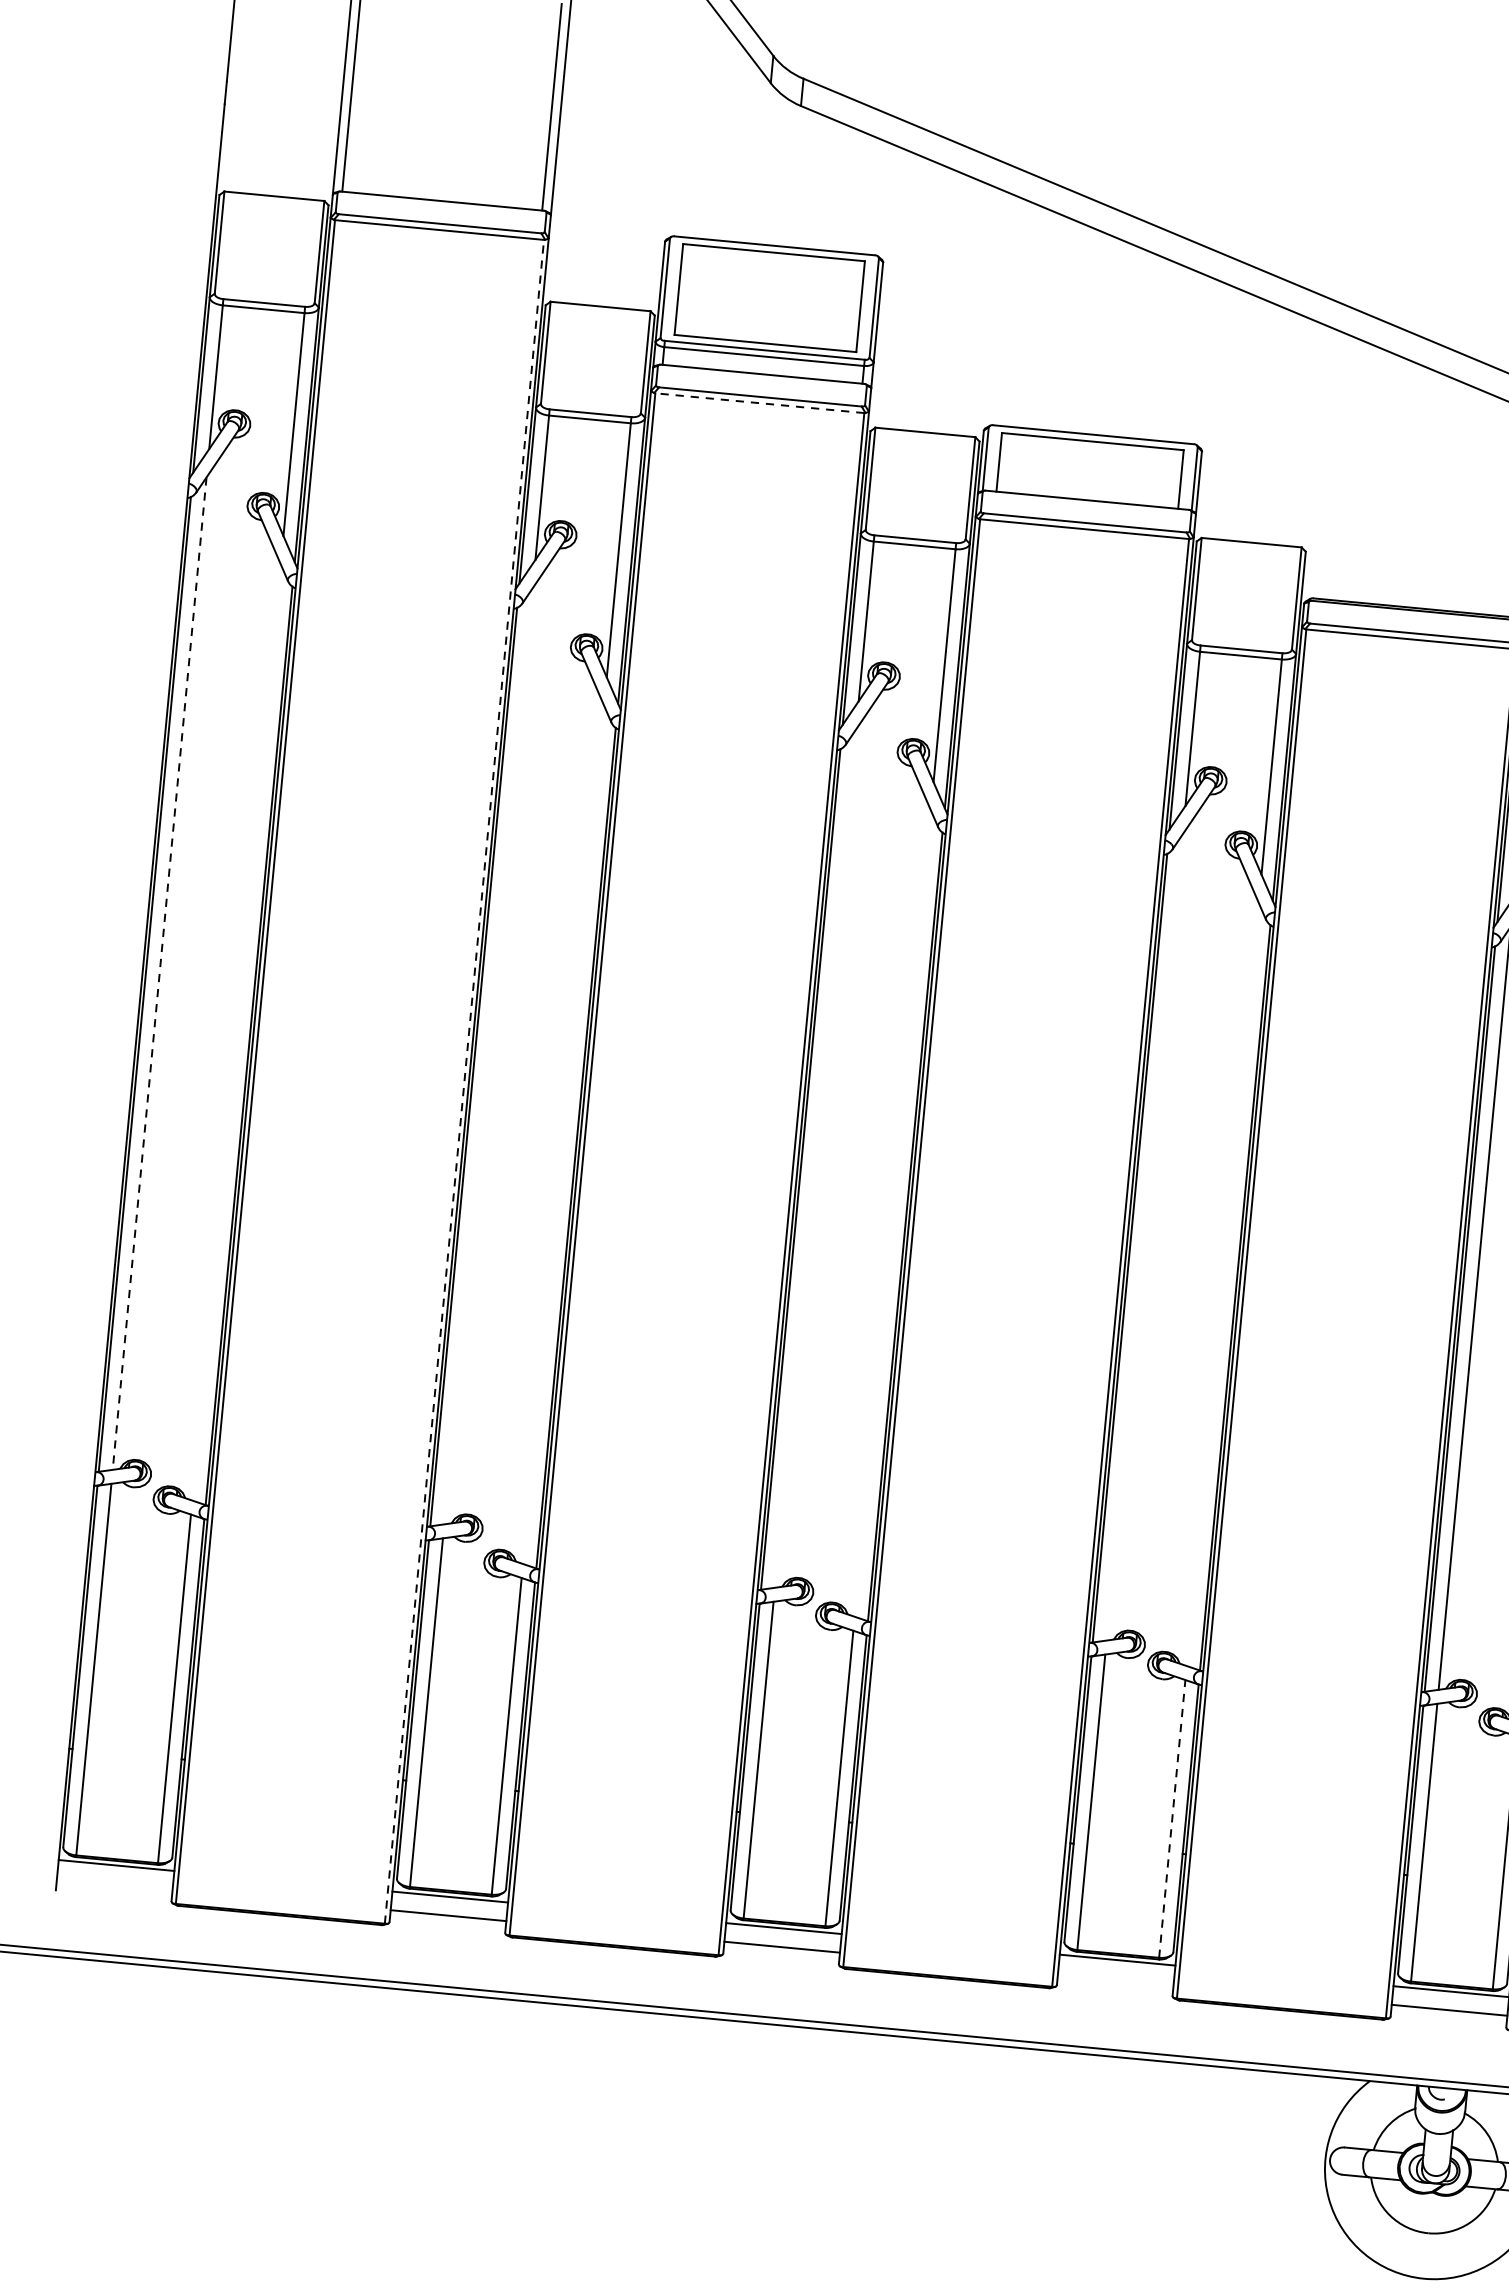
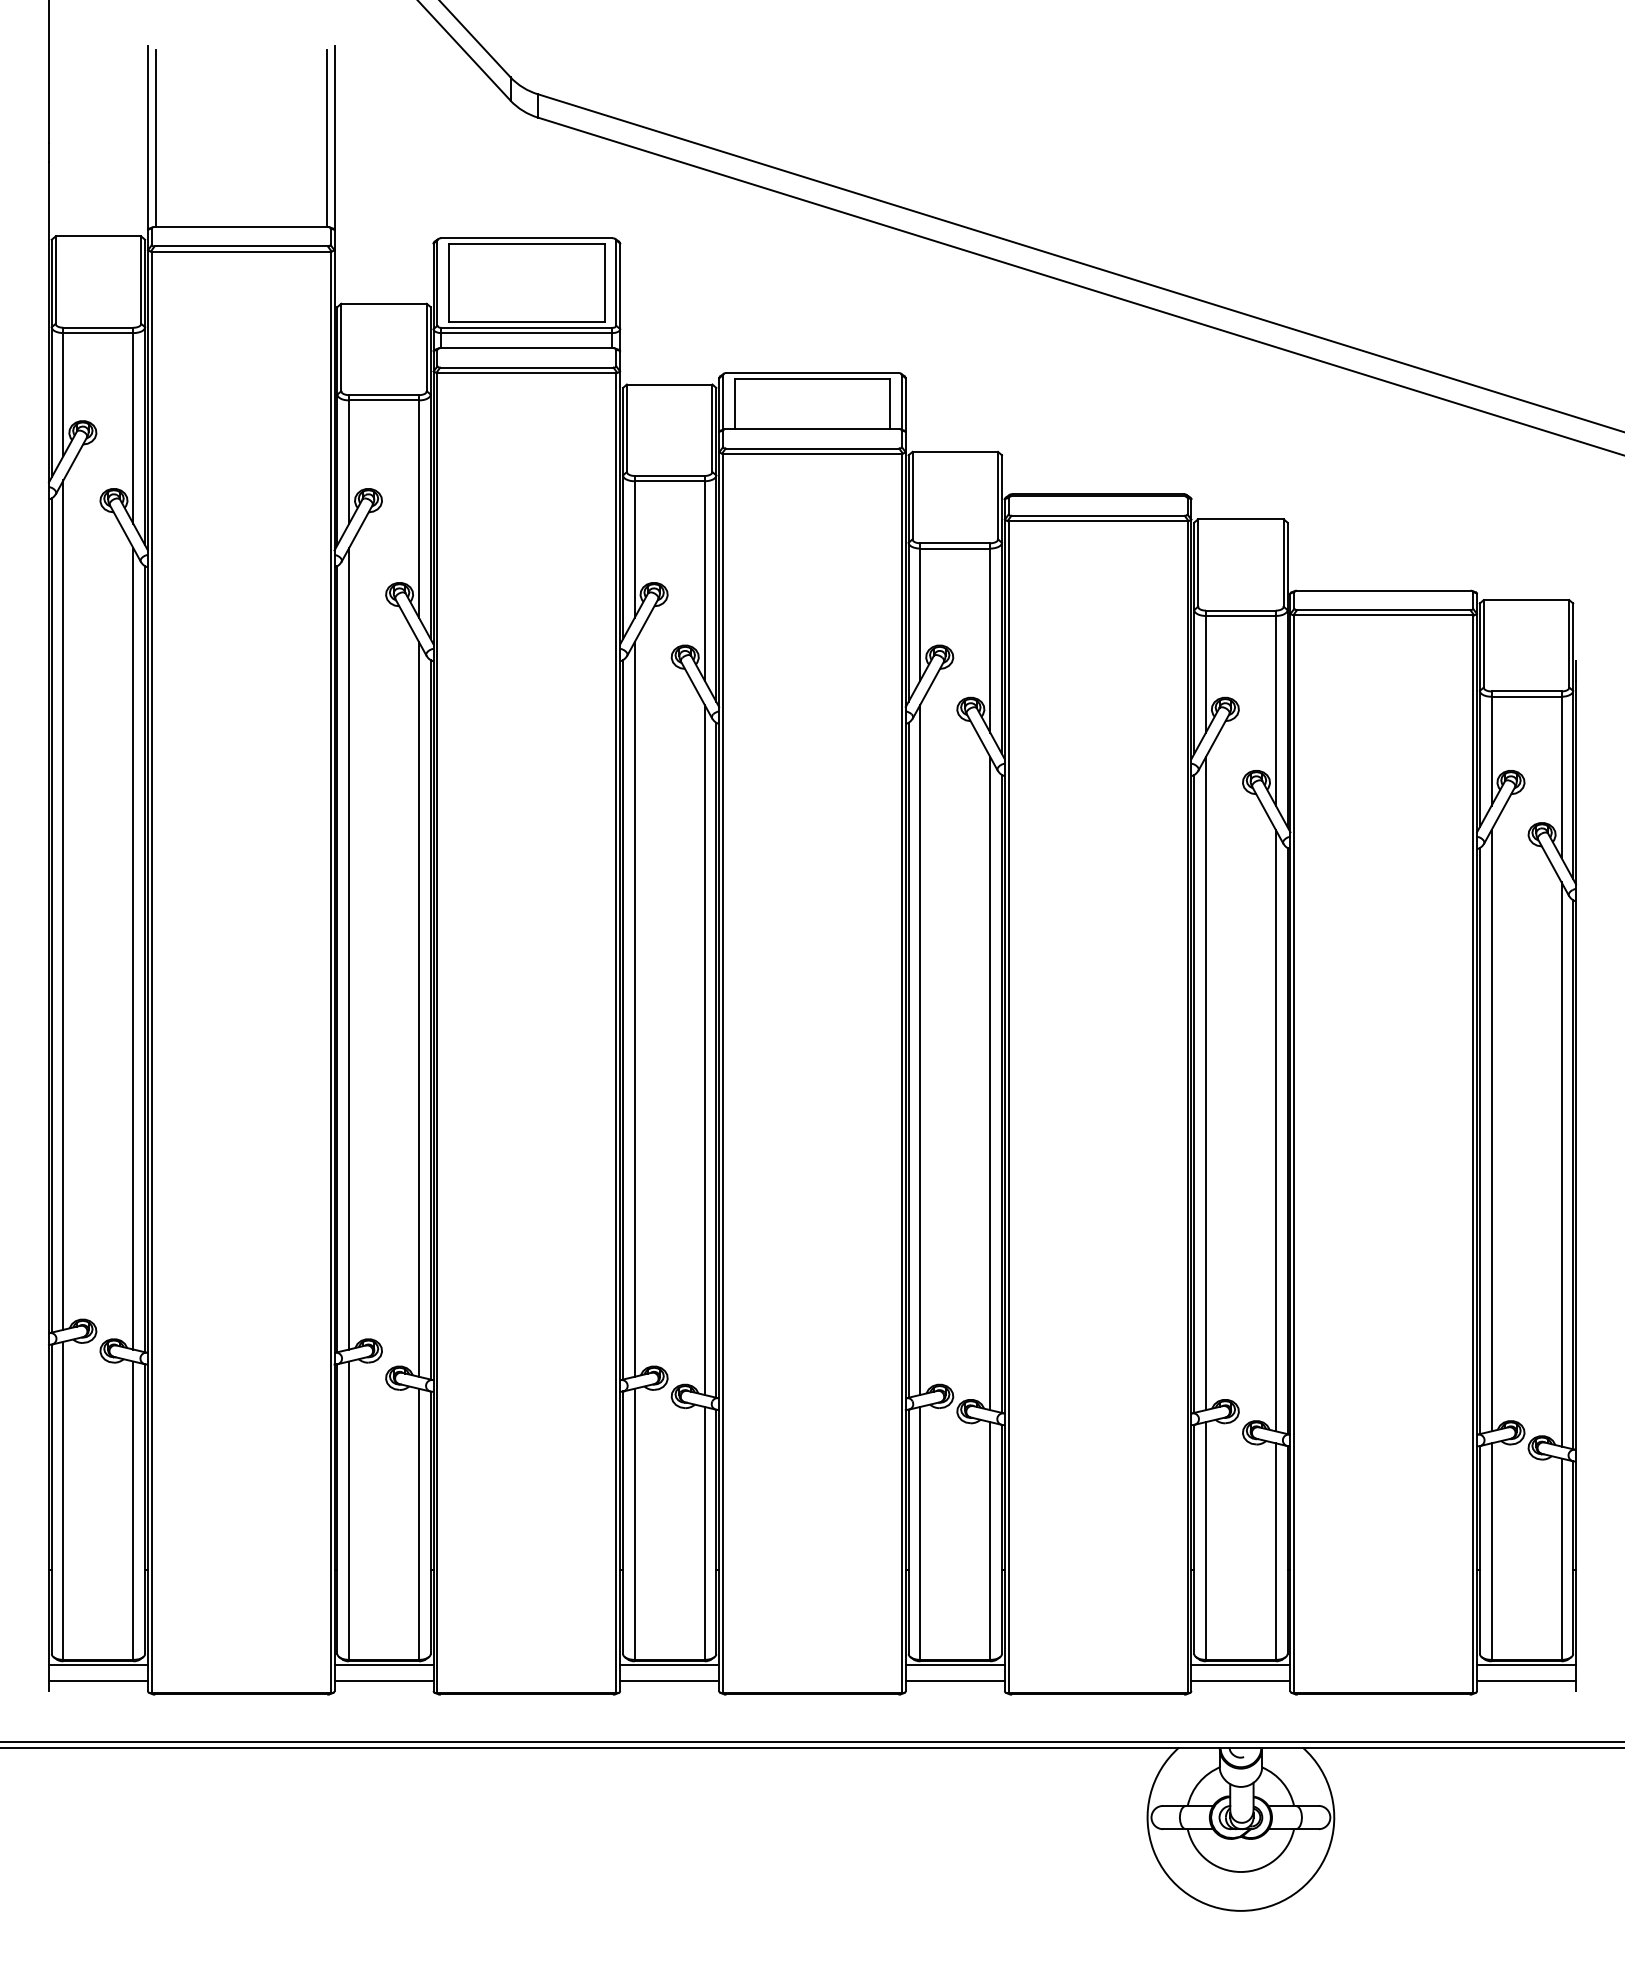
line: (759, 403) -> (526, 373), dashed -> solid
line: (159, 974) -> (63, 905), dashed -> solid
line: (236, 1032) -> (133, 948), added
line: (489, 1055) -> (349, 948), added
line: (464, 1081) -> (330, 972), dashed -> solid
line: (564, 1134) -> (419, 1009), added
line: (815, 1158) -> (634, 1009), added
line: (892, 1213) -> (704, 1049), added
line: (1144, 1236) -> (920, 1049), added
line: (1223, 1284) -> (990, 1083), added
line: (1172, 1819) -> (990, 1541), dashed -> solid
line: (113, 1884) -> (97, 1681), added
line: (1114, 1979) -> (954, 1681), added

